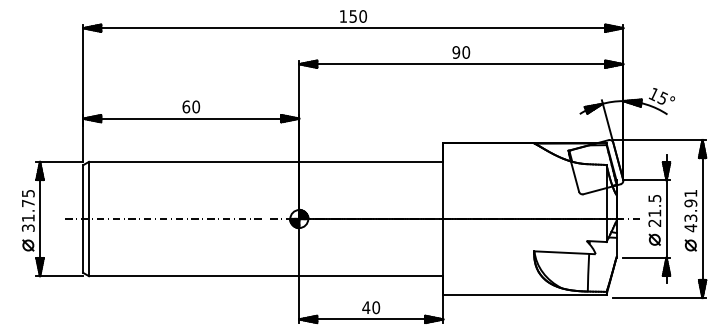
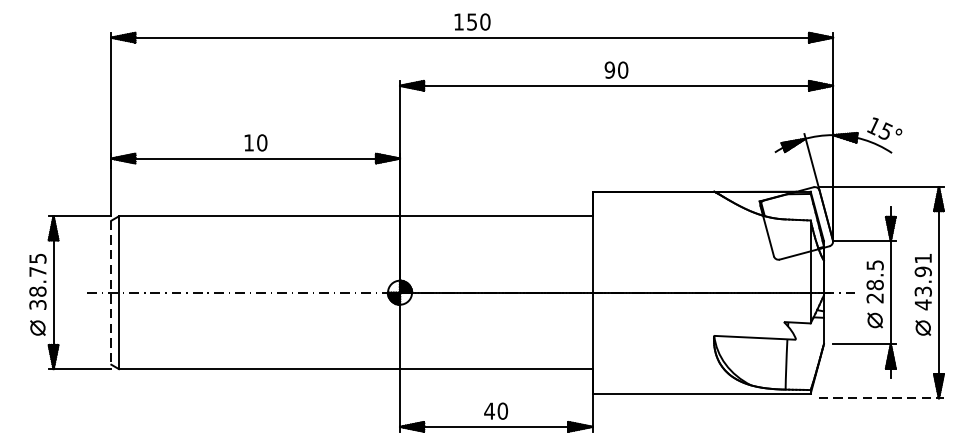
text: (186, 106) -> (249, 142), 60 -> 10
text: (654, 213) -> (874, 285), 21.5 -> 28.5
text: (27, 218) -> (36, 291), 31.75 -> 38.75
line: (83, 219) -> (111, 293), solid -> dashed
line: (659, 298) -> (881, 398), solid -> dashed

